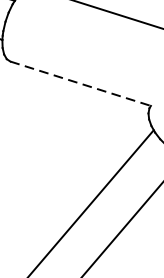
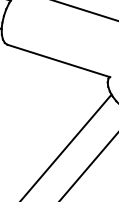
line: (80, 84) -> (58, 61), dashed -> solid

